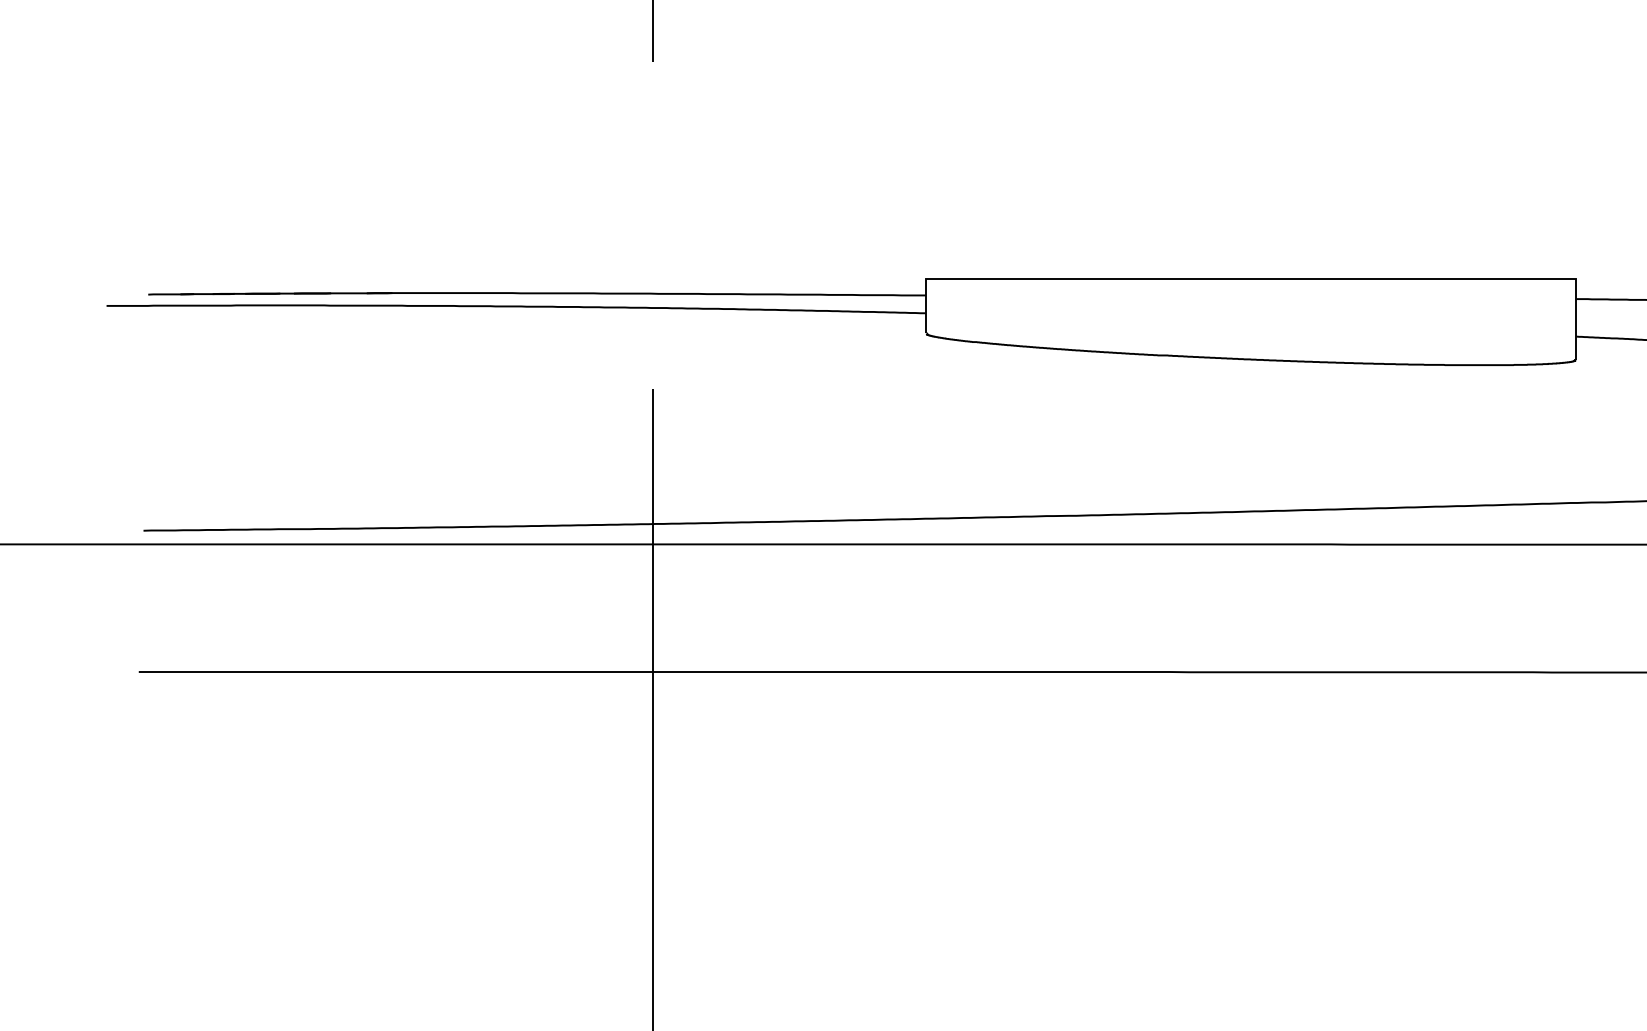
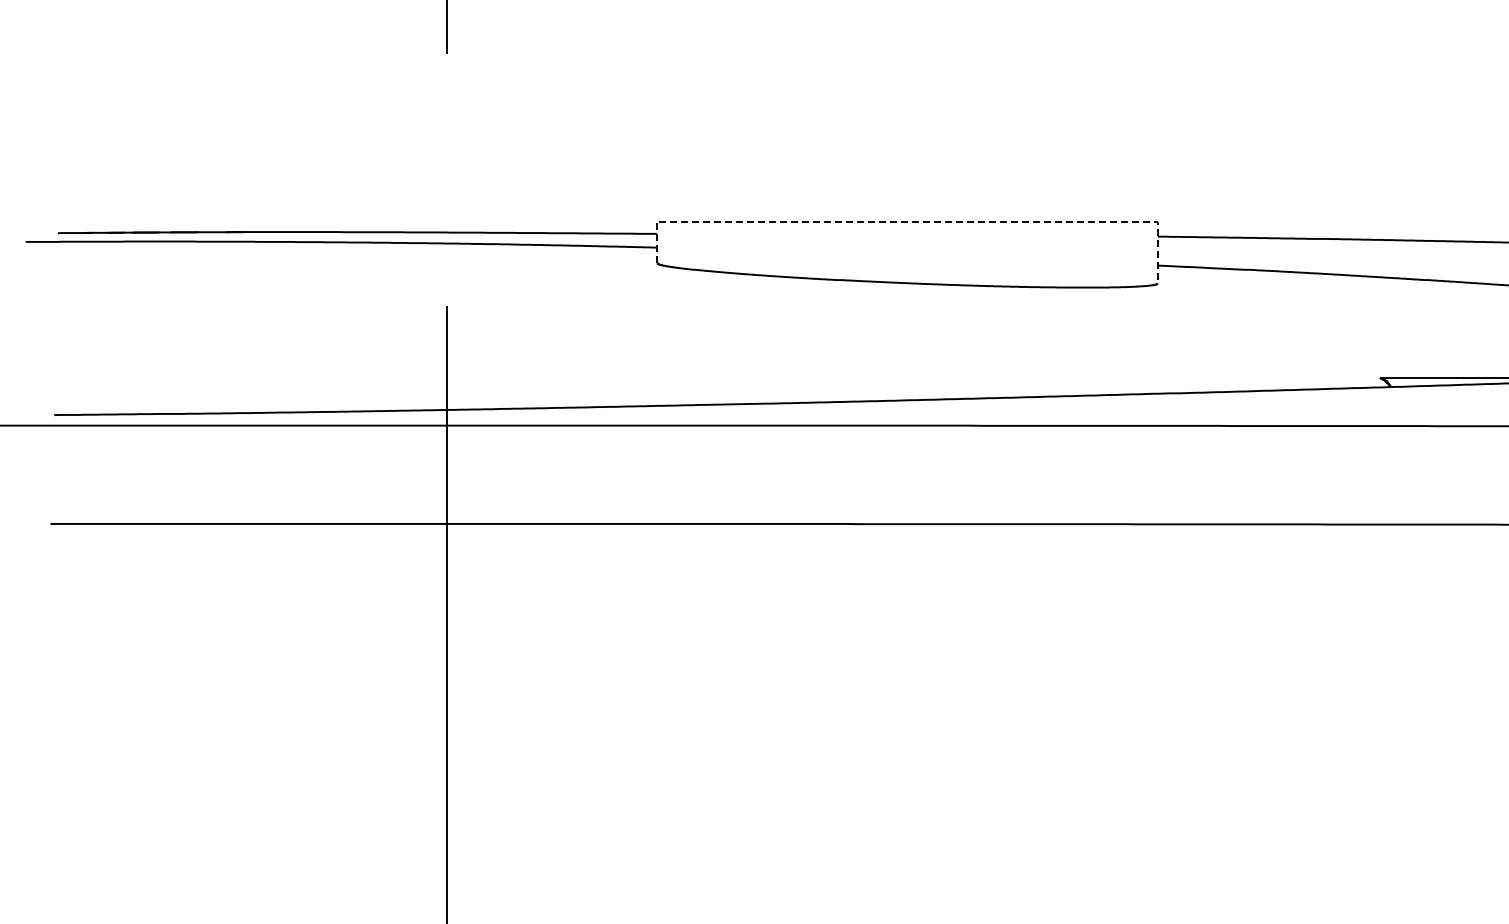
line: (1264, 279) -> (917, 221), solid -> dashed

